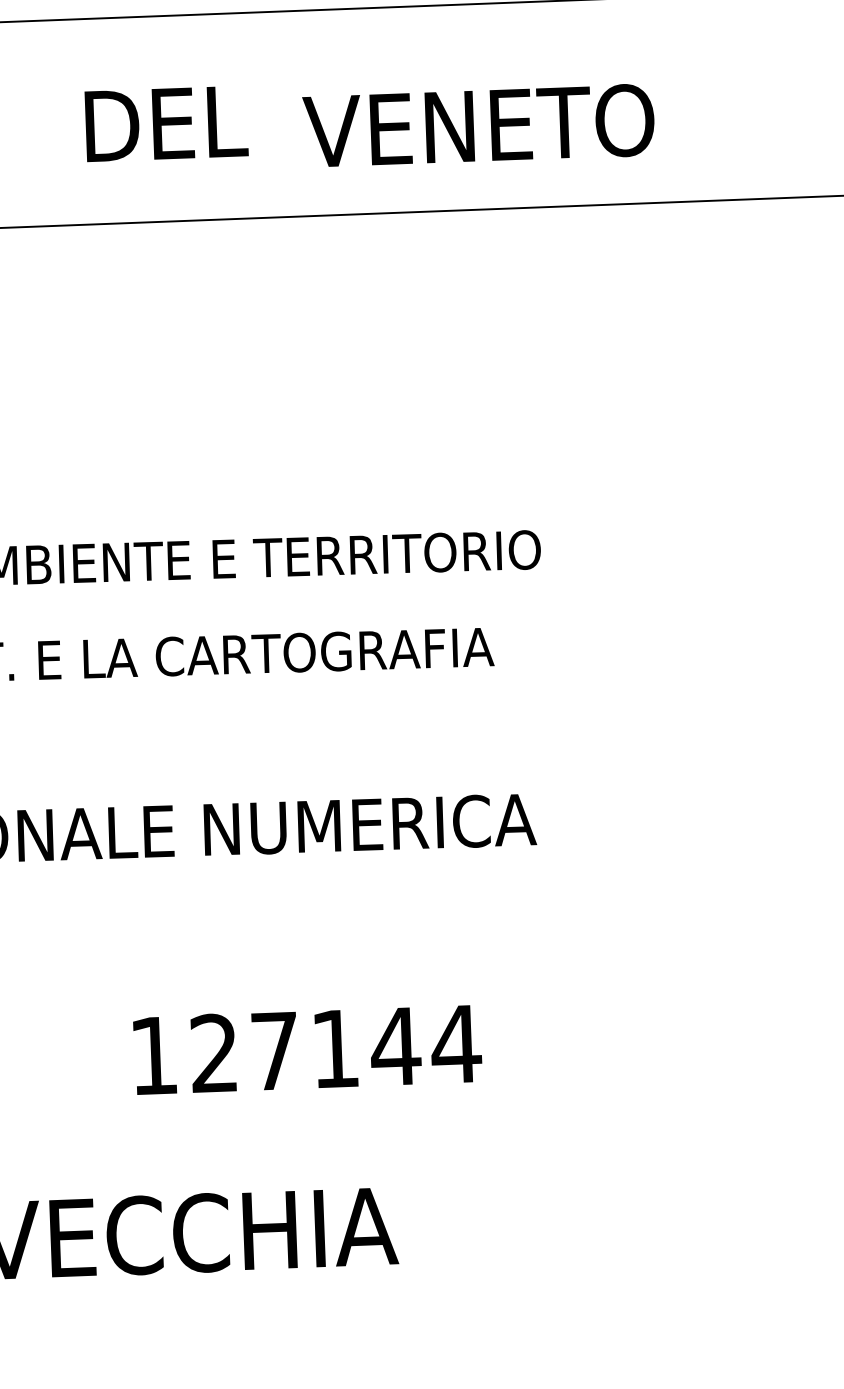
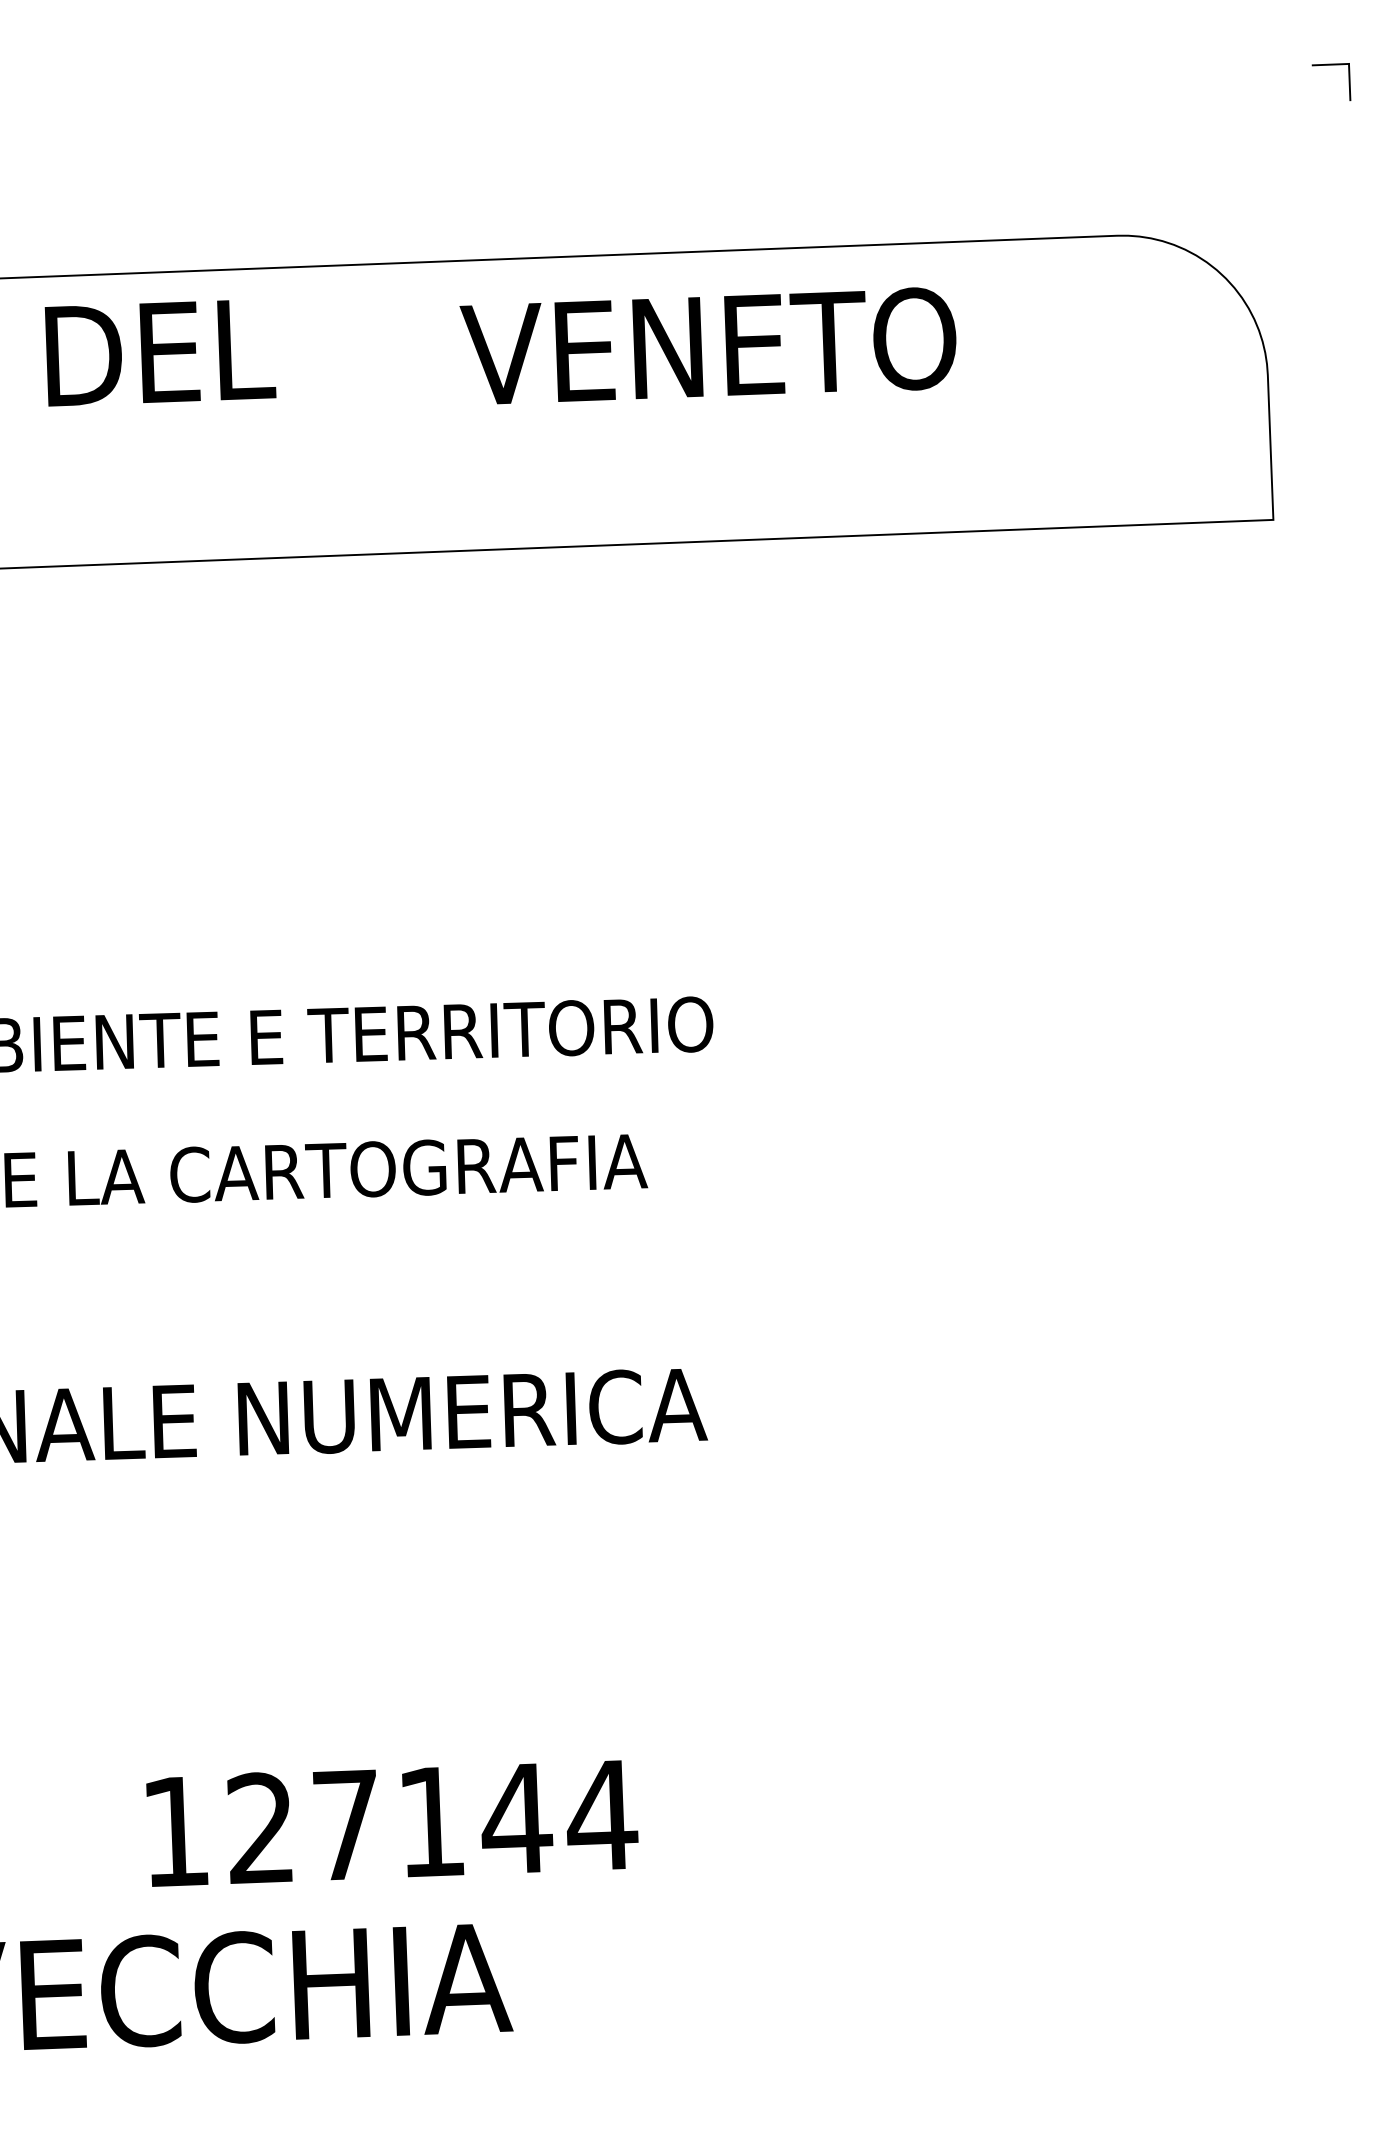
text: (166, 124) -> (160, 353), moved
text: (477, 125) -> (707, 345), moved
text: (307, 1050) -> (392, 1823), moved

